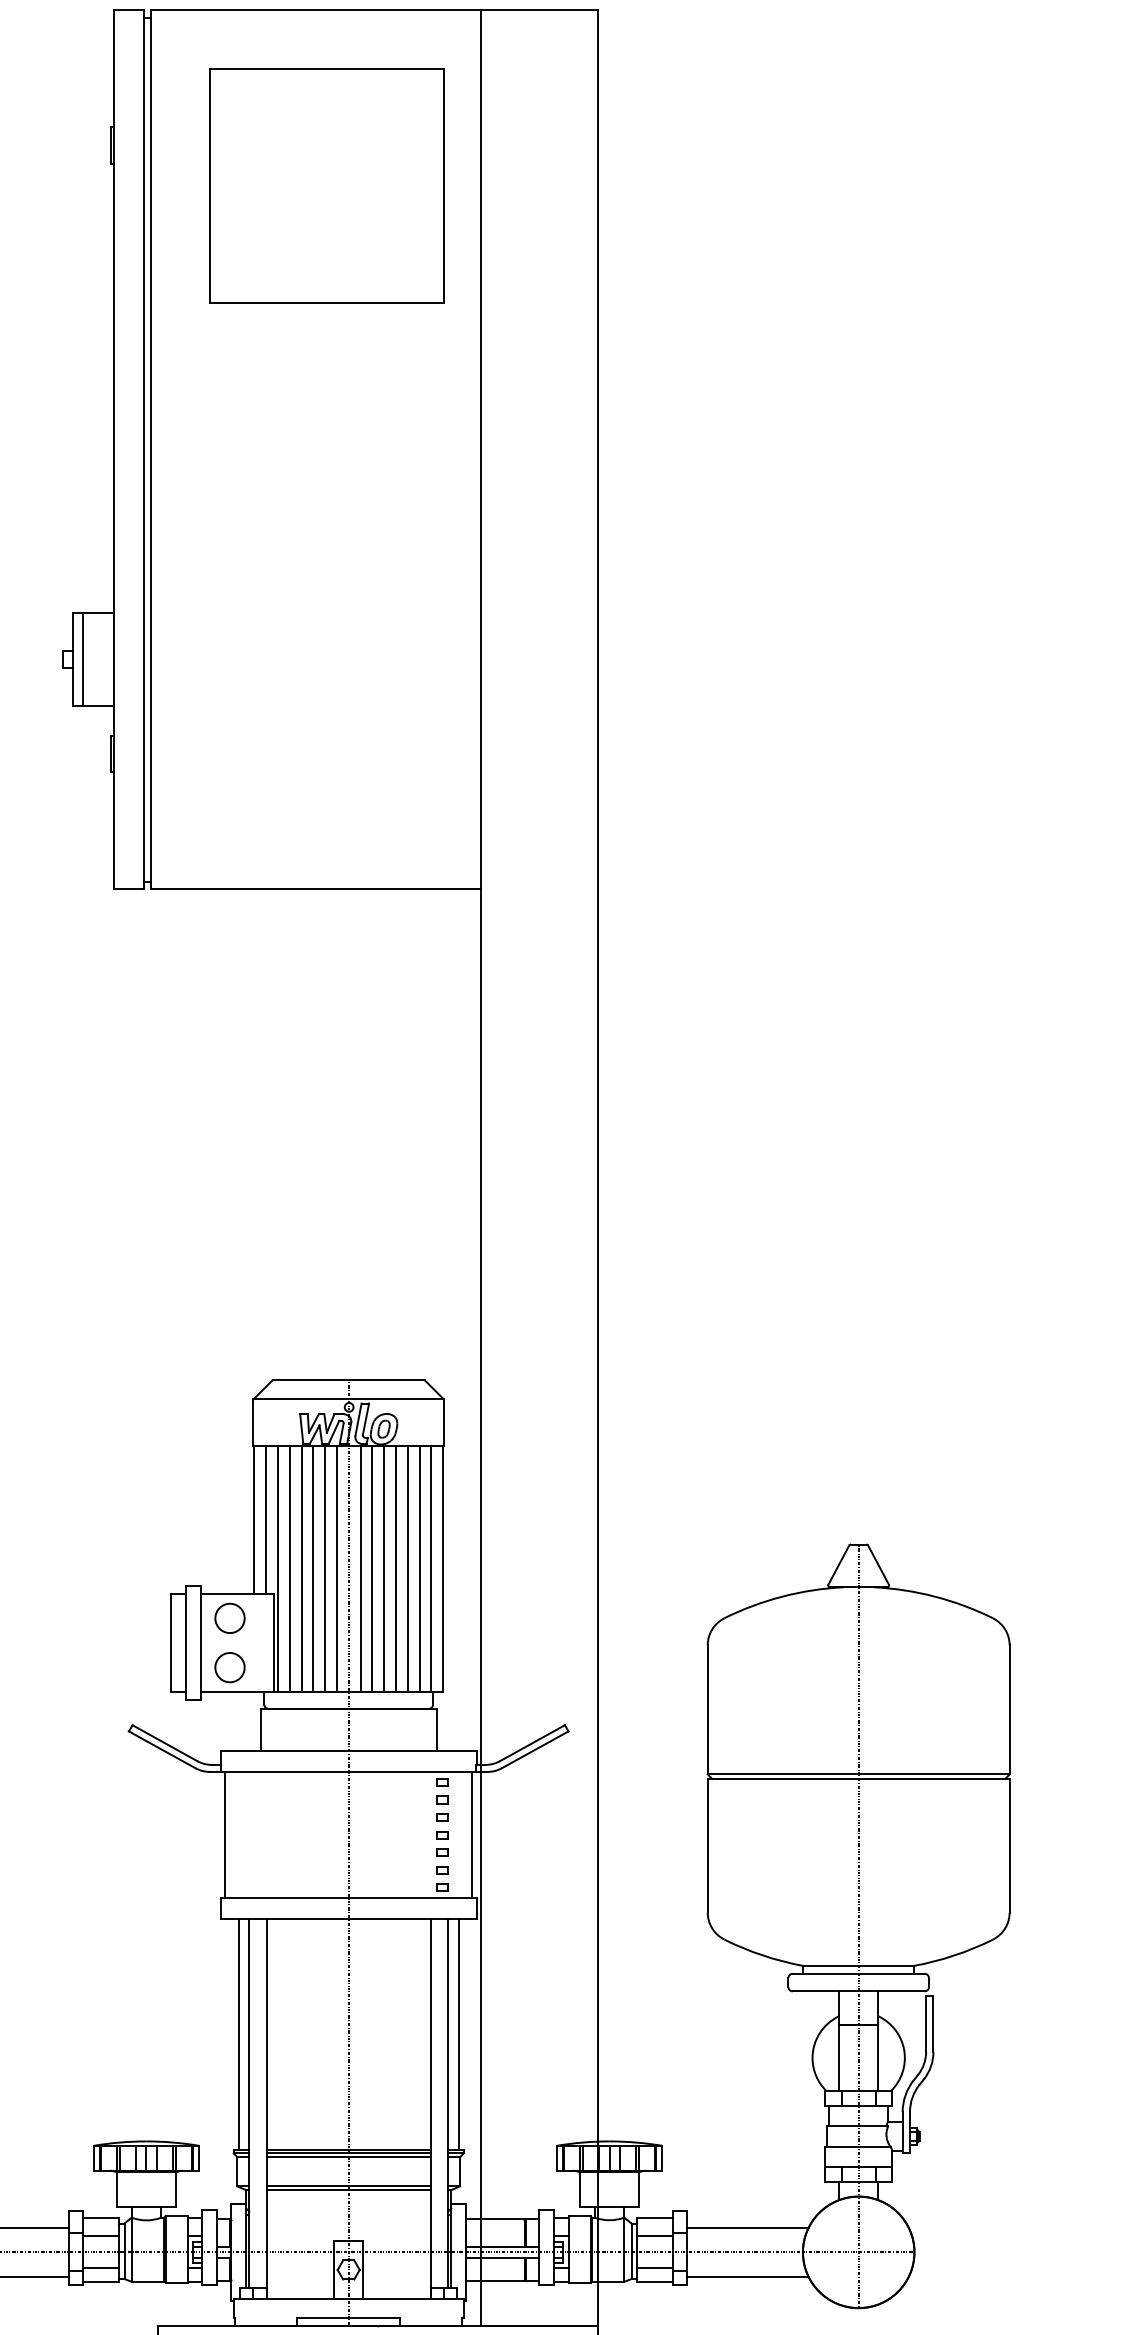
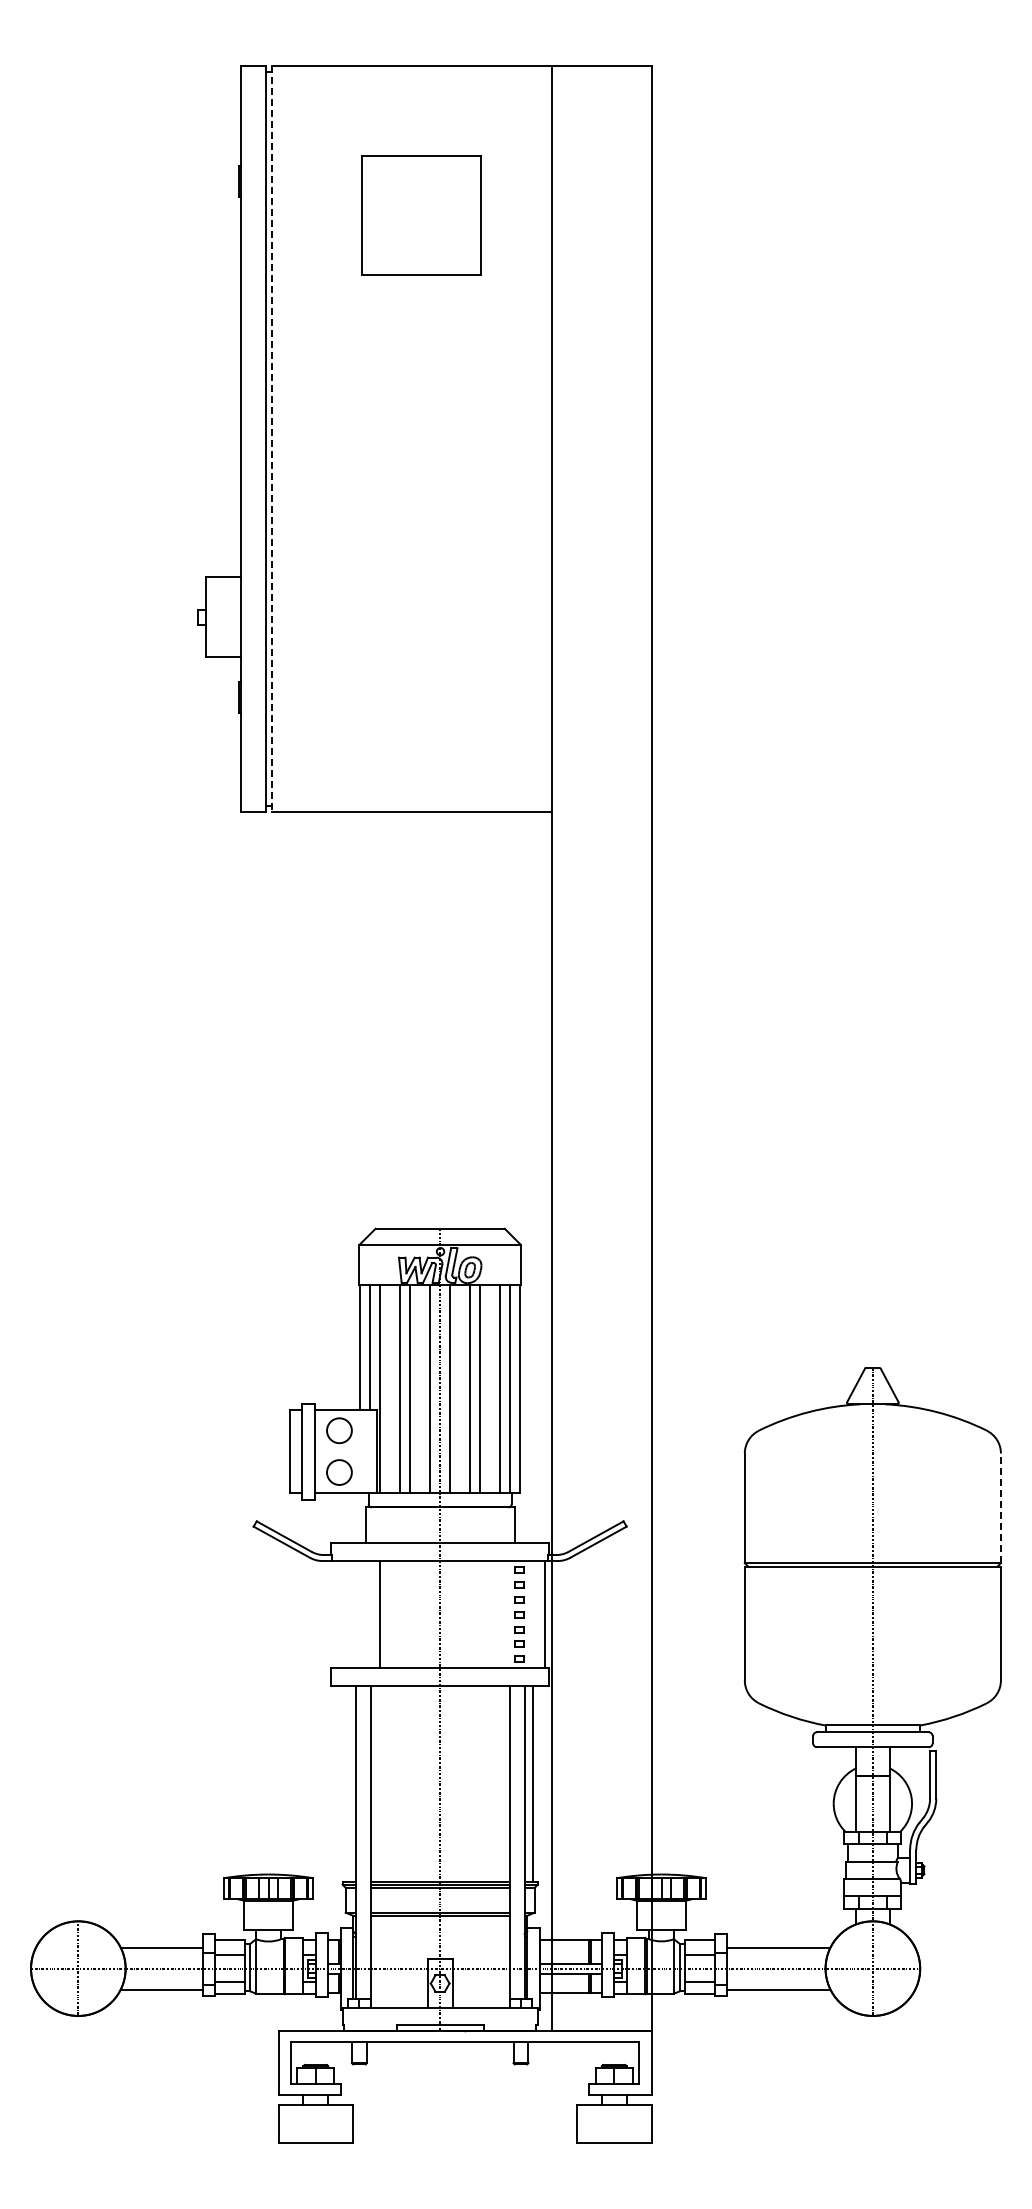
part: (326, 186) -> (421, 215), size x0.6
line: (151, 450) -> (272, 439), solid -> dashed
line: (83, 658) -> (215, 616), removed
line: (290, 1568) -> (390, 1388), removed
line: (325, 1568) -> (420, 1388), removed
line: (372, 1568) -> (460, 1388), removed
line: (408, 1568) -> (490, 1388), removed
line: (1009, 1710) -> (1000, 1508), solid -> dashed
line: (225, 1834) -> (380, 1614), moved
line: (238, 2034) -> (346, 1783), removed

